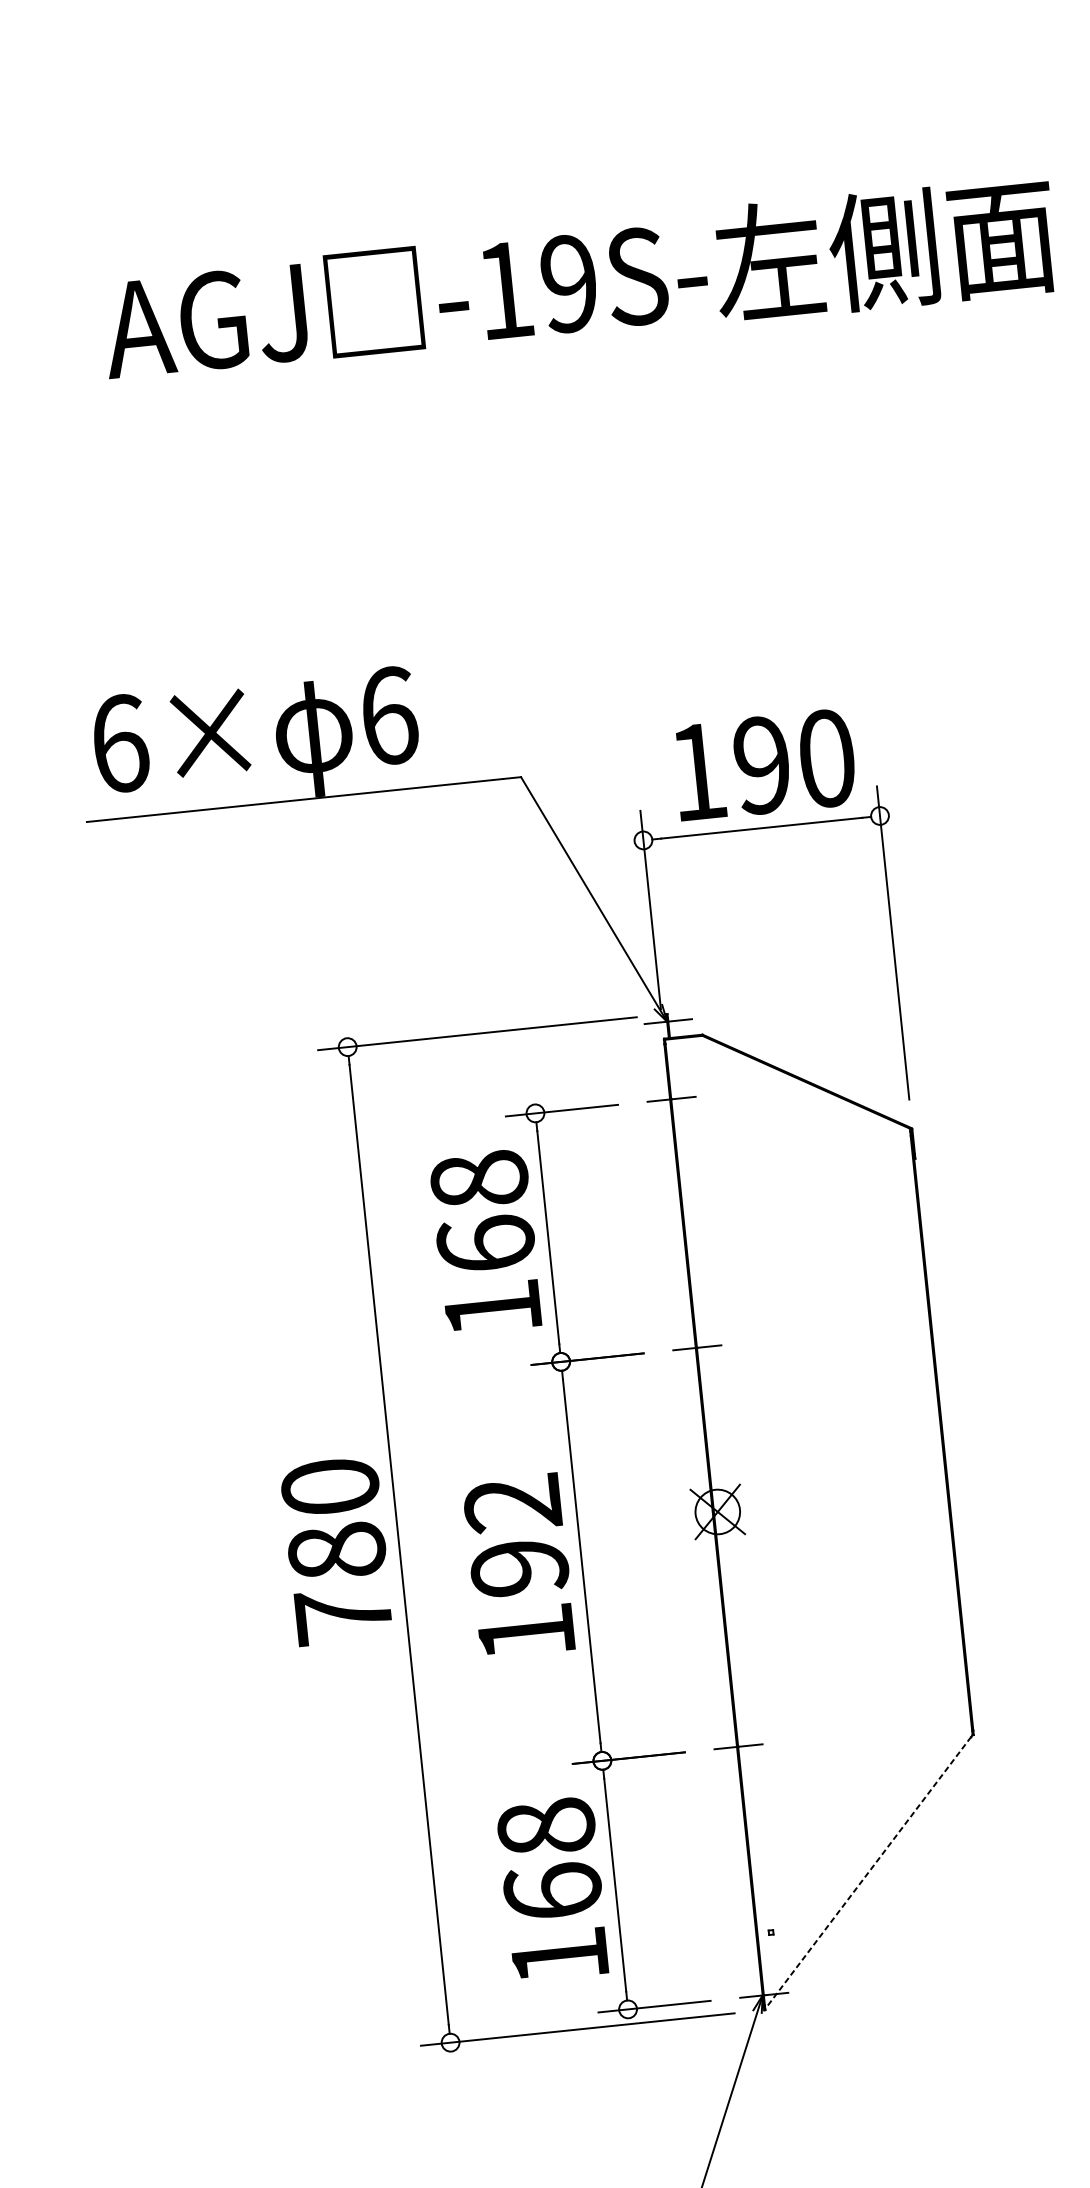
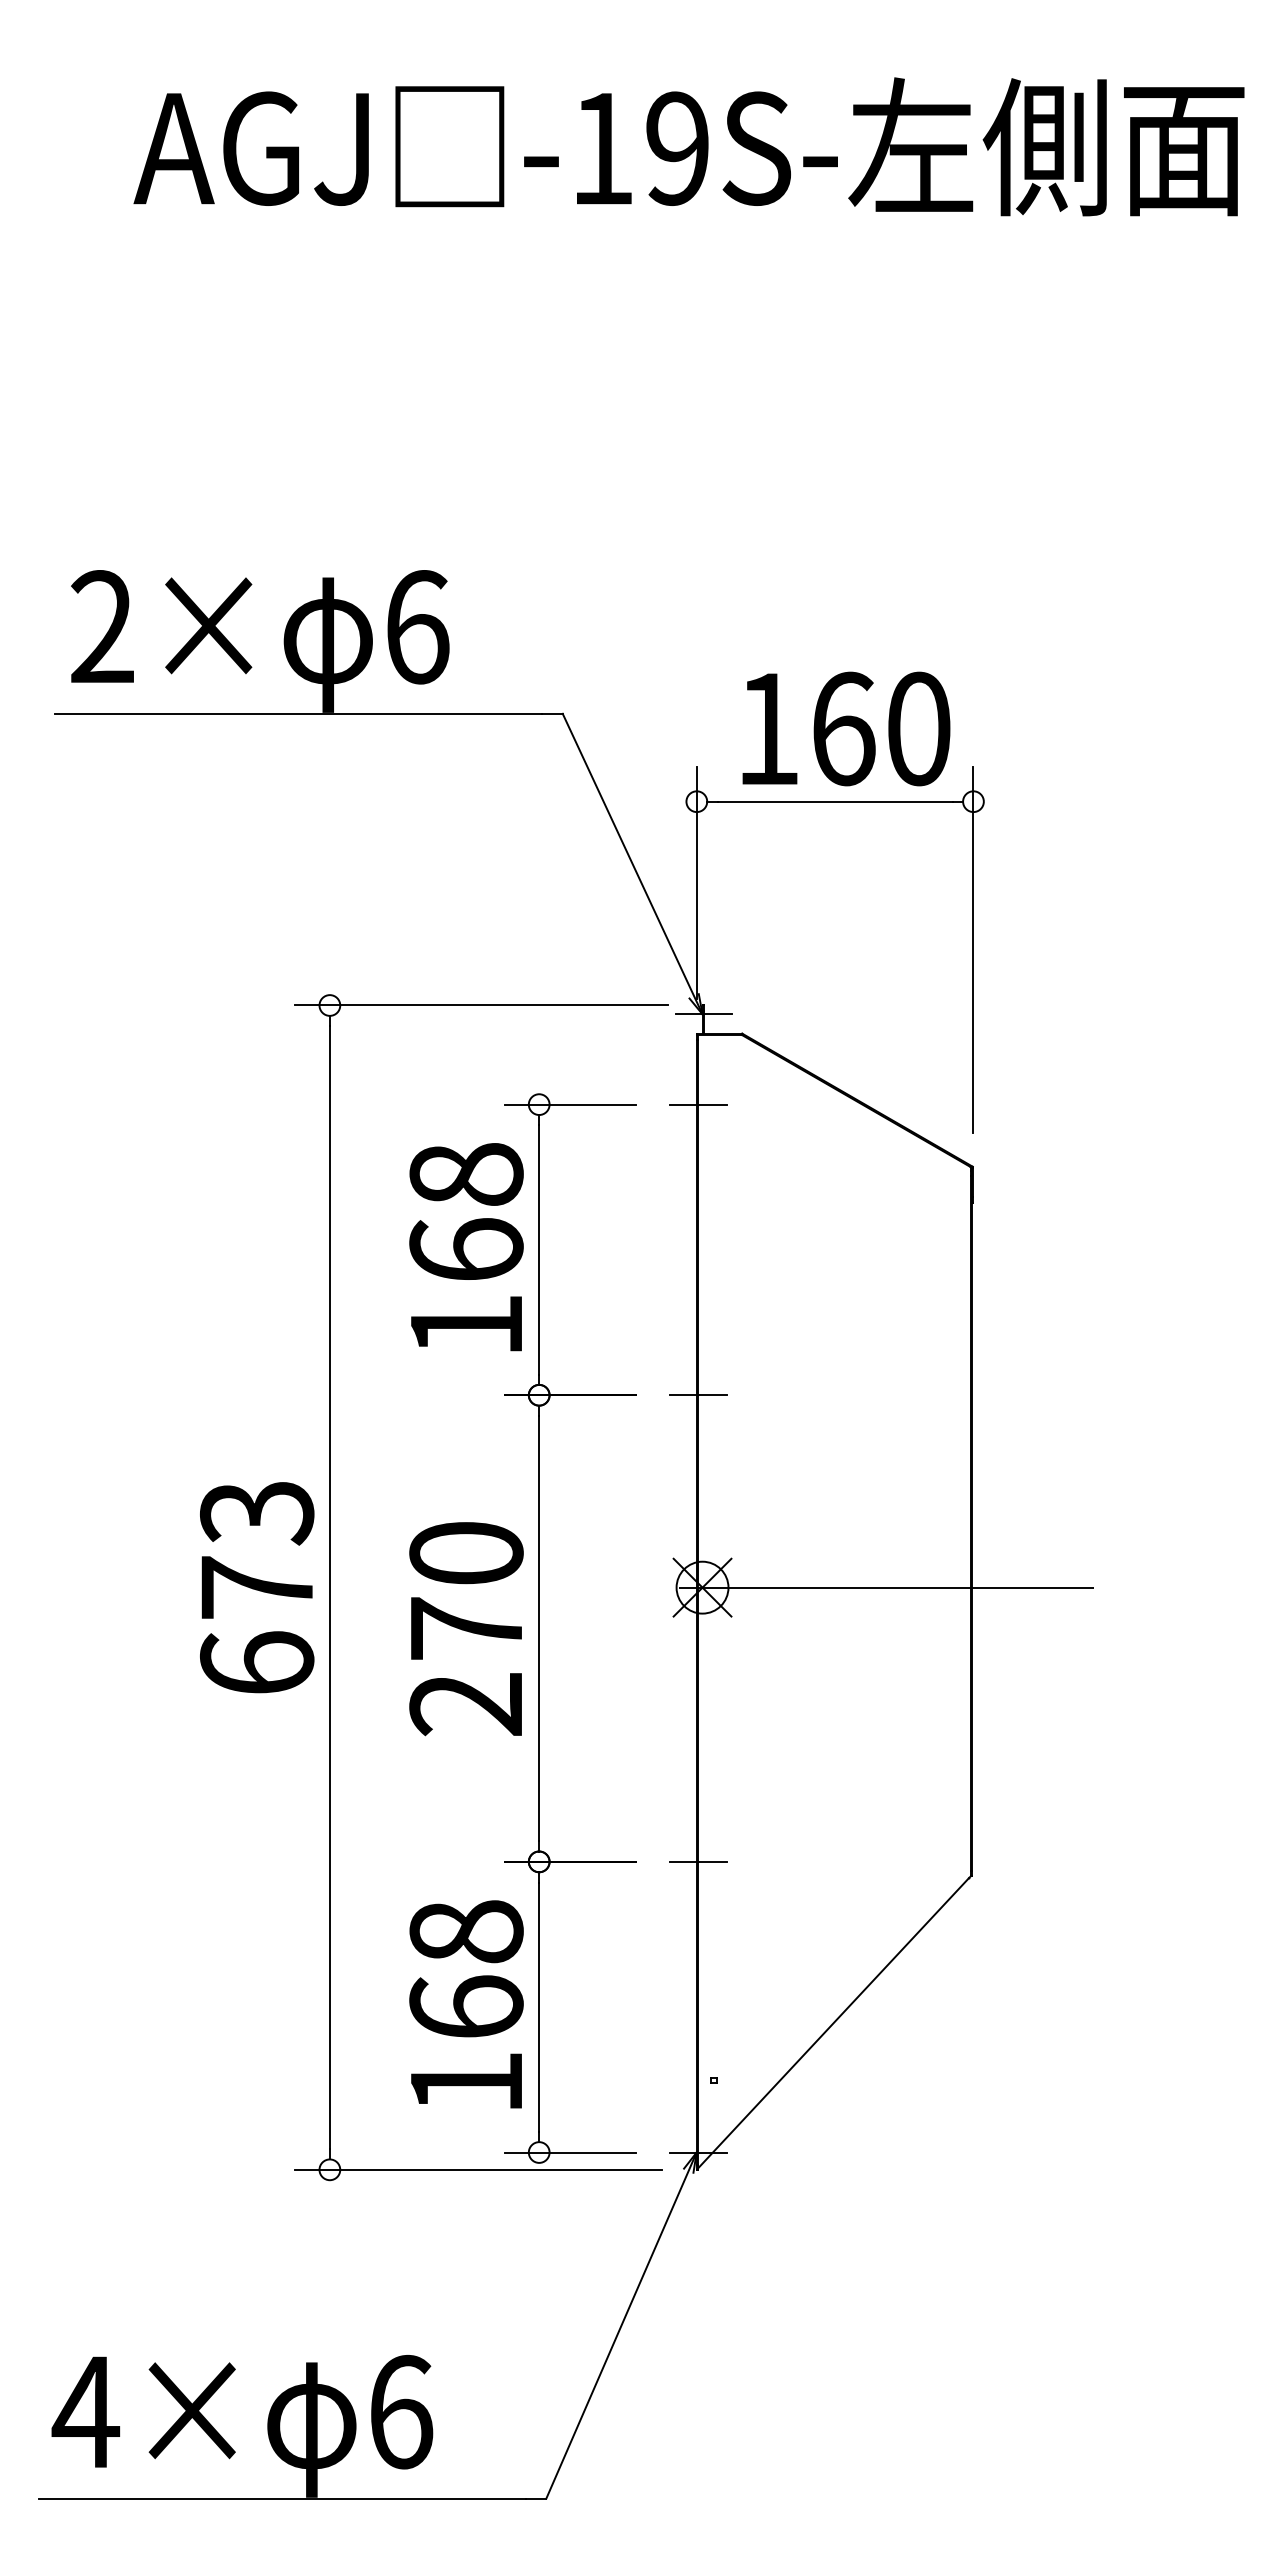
text: (119, 744) -> (102, 627), 6× -> 2×
text: (762, 764) -> (843, 728), 190 -> 160
line: (866, 1496) -> (876, 1587), added
text: (337, 1551) -> (257, 1587), 780 -> 673
text: (519, 1568) -> (466, 1629), 192 -> 270
line: (868, 1873) -> (833, 2023), dashed -> solid

